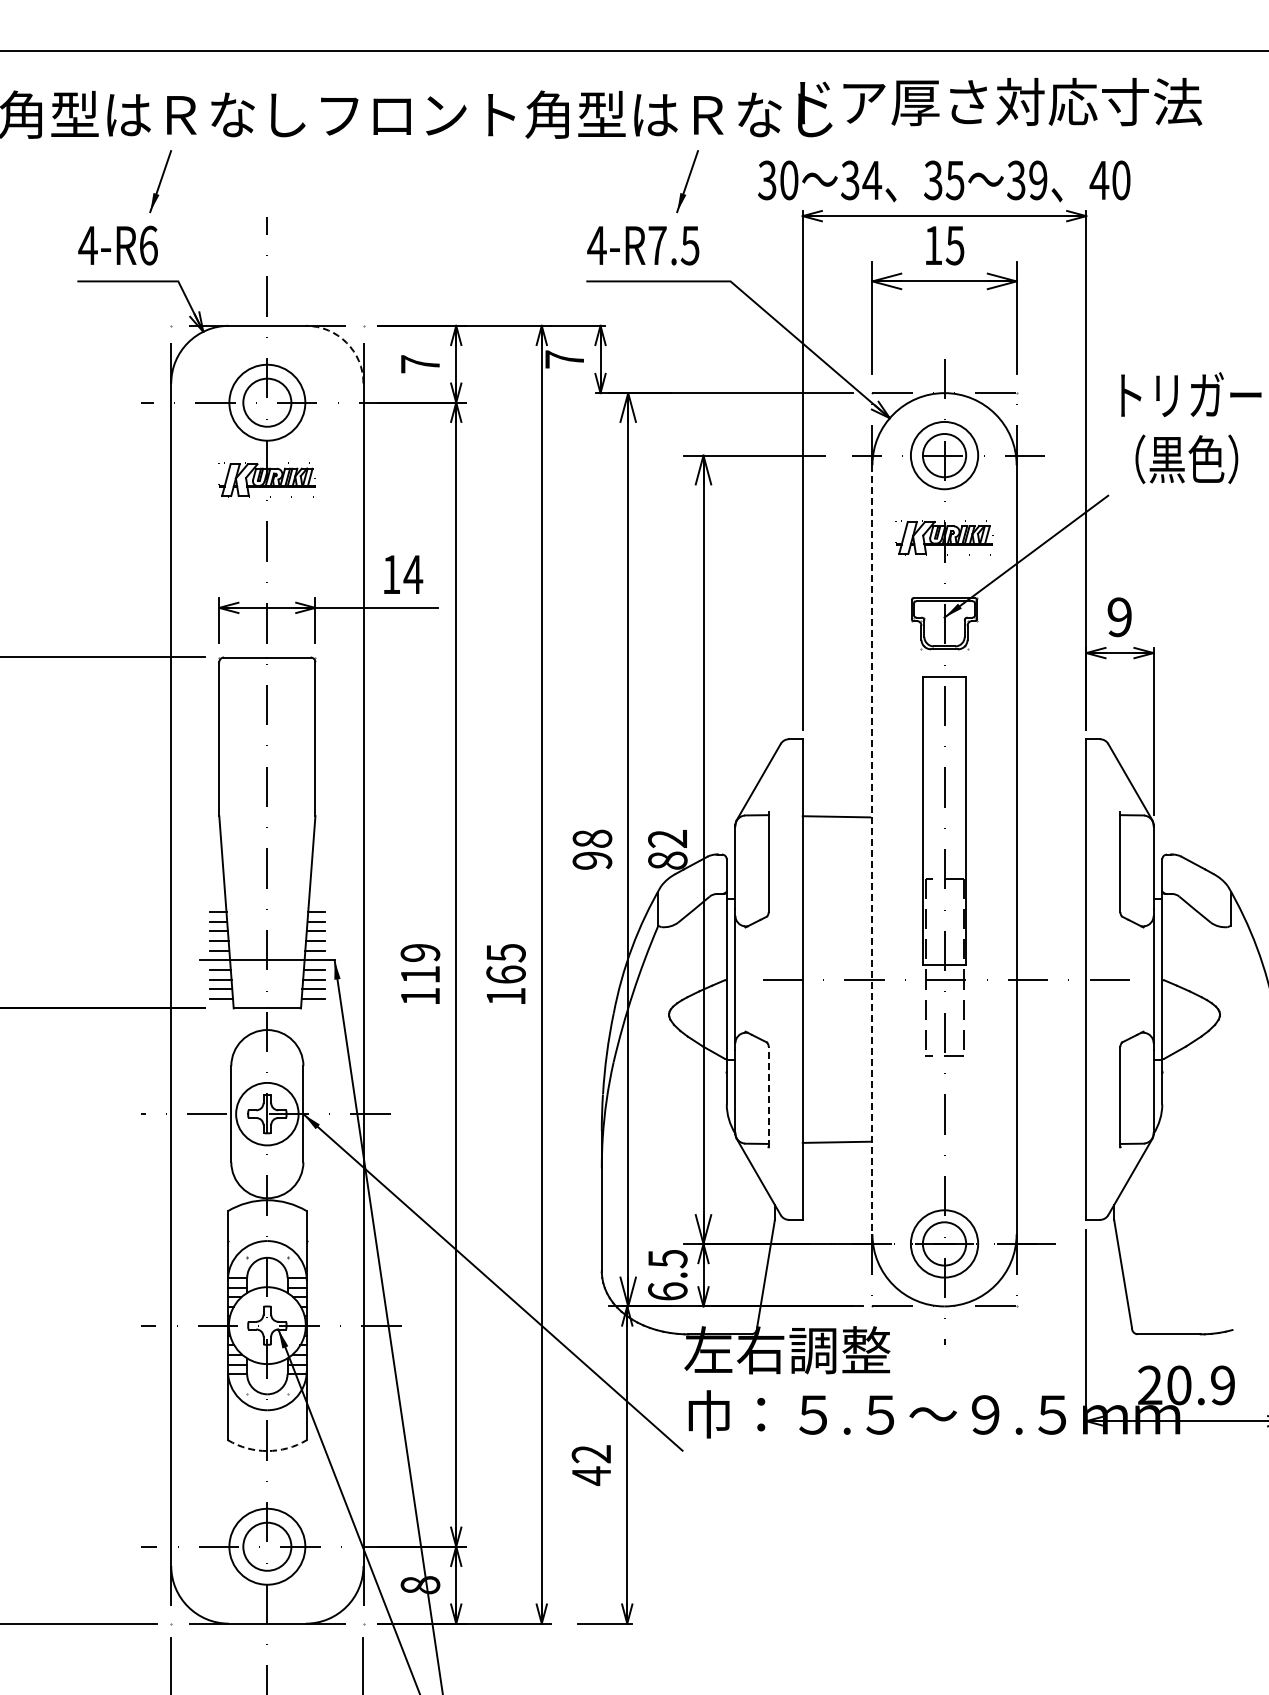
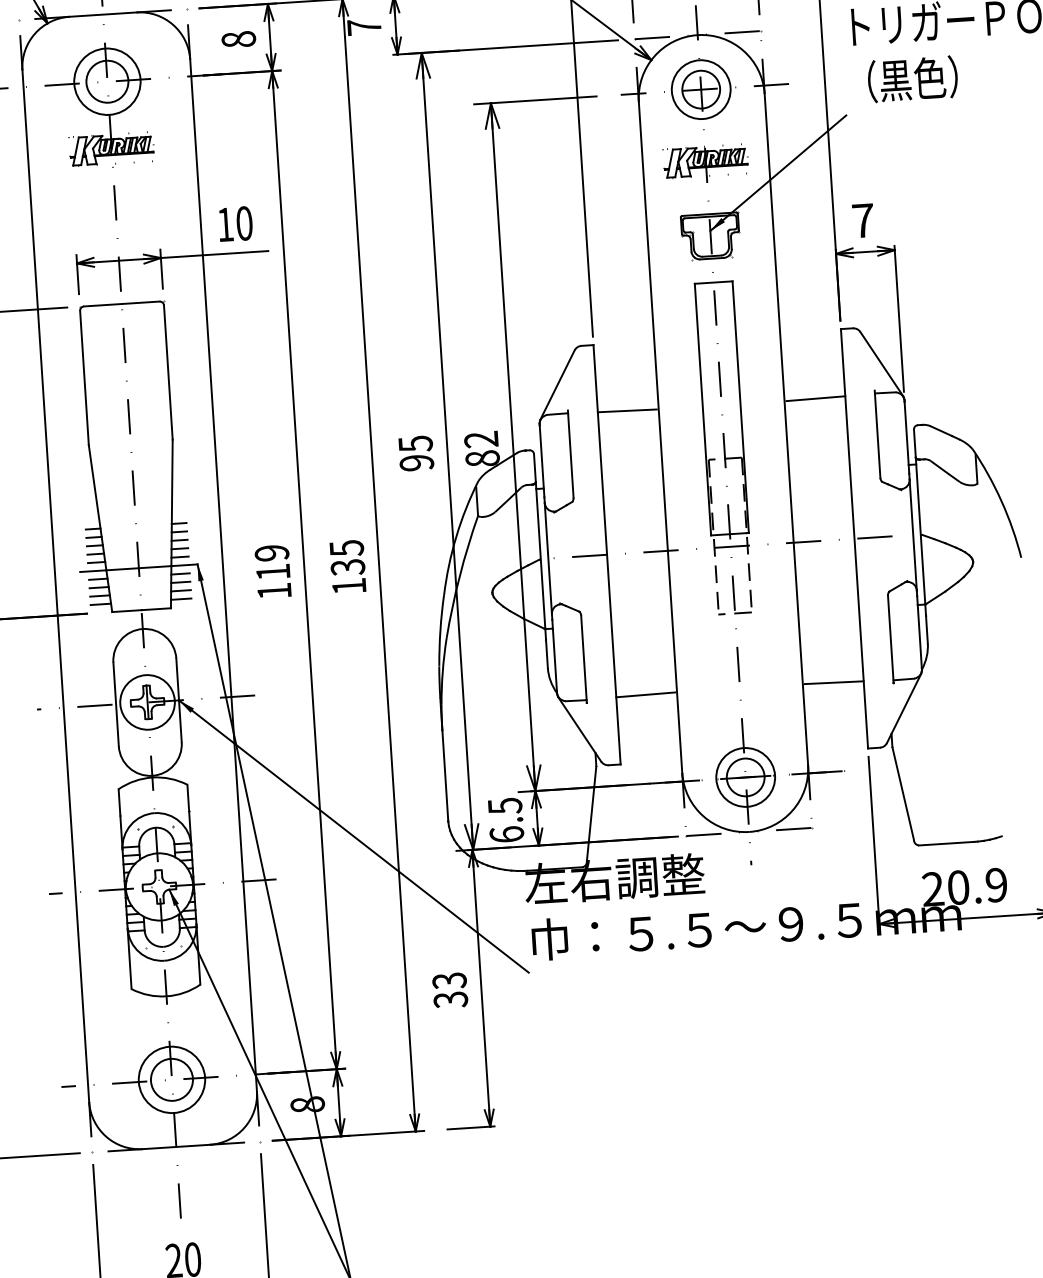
arc: (346, 342) -> (173, 24), dashed -> solid
text: (420, 364) -> (238, 39), 7 -> 8
text: (413, 574) -> (244, 223), 14 -> 10
text: (1119, 617) -> (863, 221), 9 -> 7
line: (1052, 816) -> (815, 398), added
text: (592, 838) -> (415, 443), 98 -> 95
line: (872, 849) -> (660, 437), dashed -> solid
text: (505, 974) -> (347, 567), 165 -> 135
line: (768, 1096) -> (583, 658), dashed -> solid
line: (1052, 1141) -> (834, 681), added
arc: (267, 1451) -> (166, 996), dashed -> solid
text: (591, 1465) -> (450, 990), 42 -> 33

